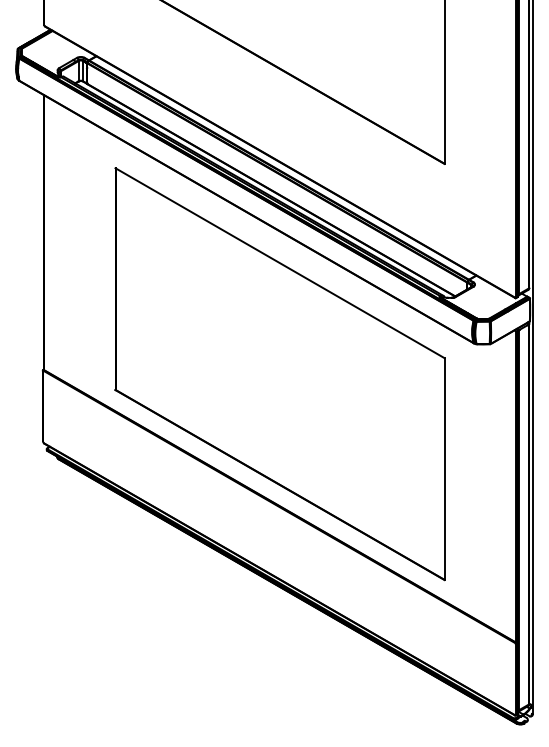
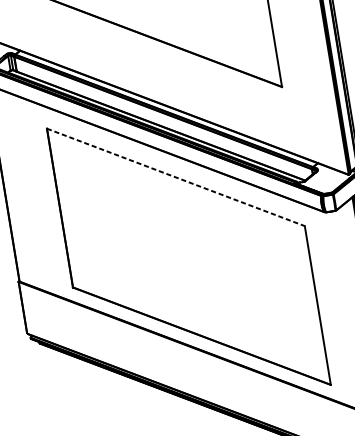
line: (280, 263) -> (176, 177), solid -> dashed

